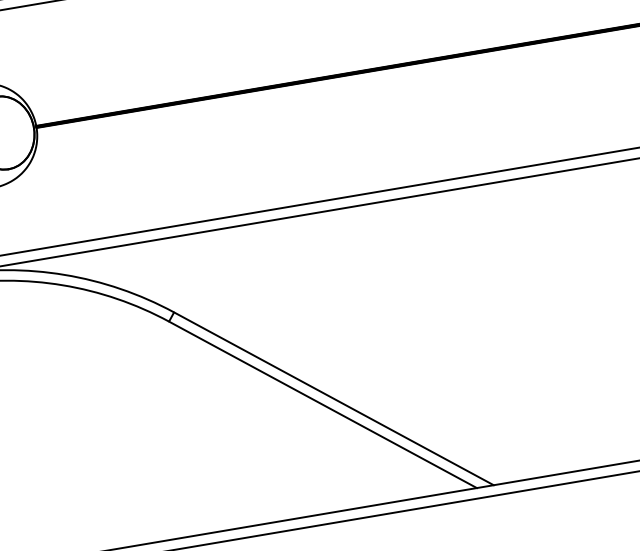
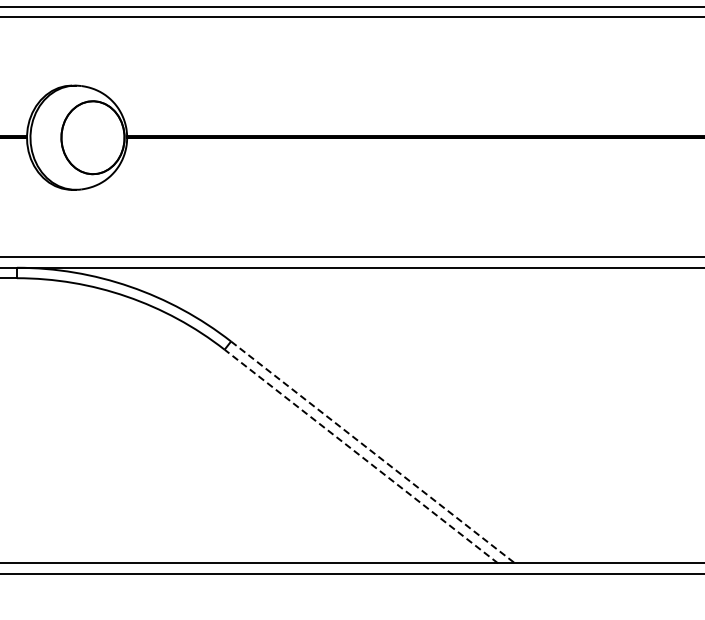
line: (334, 398) -> (373, 452), solid -> dashed
line: (323, 404) -> (361, 456), solid -> dashed

